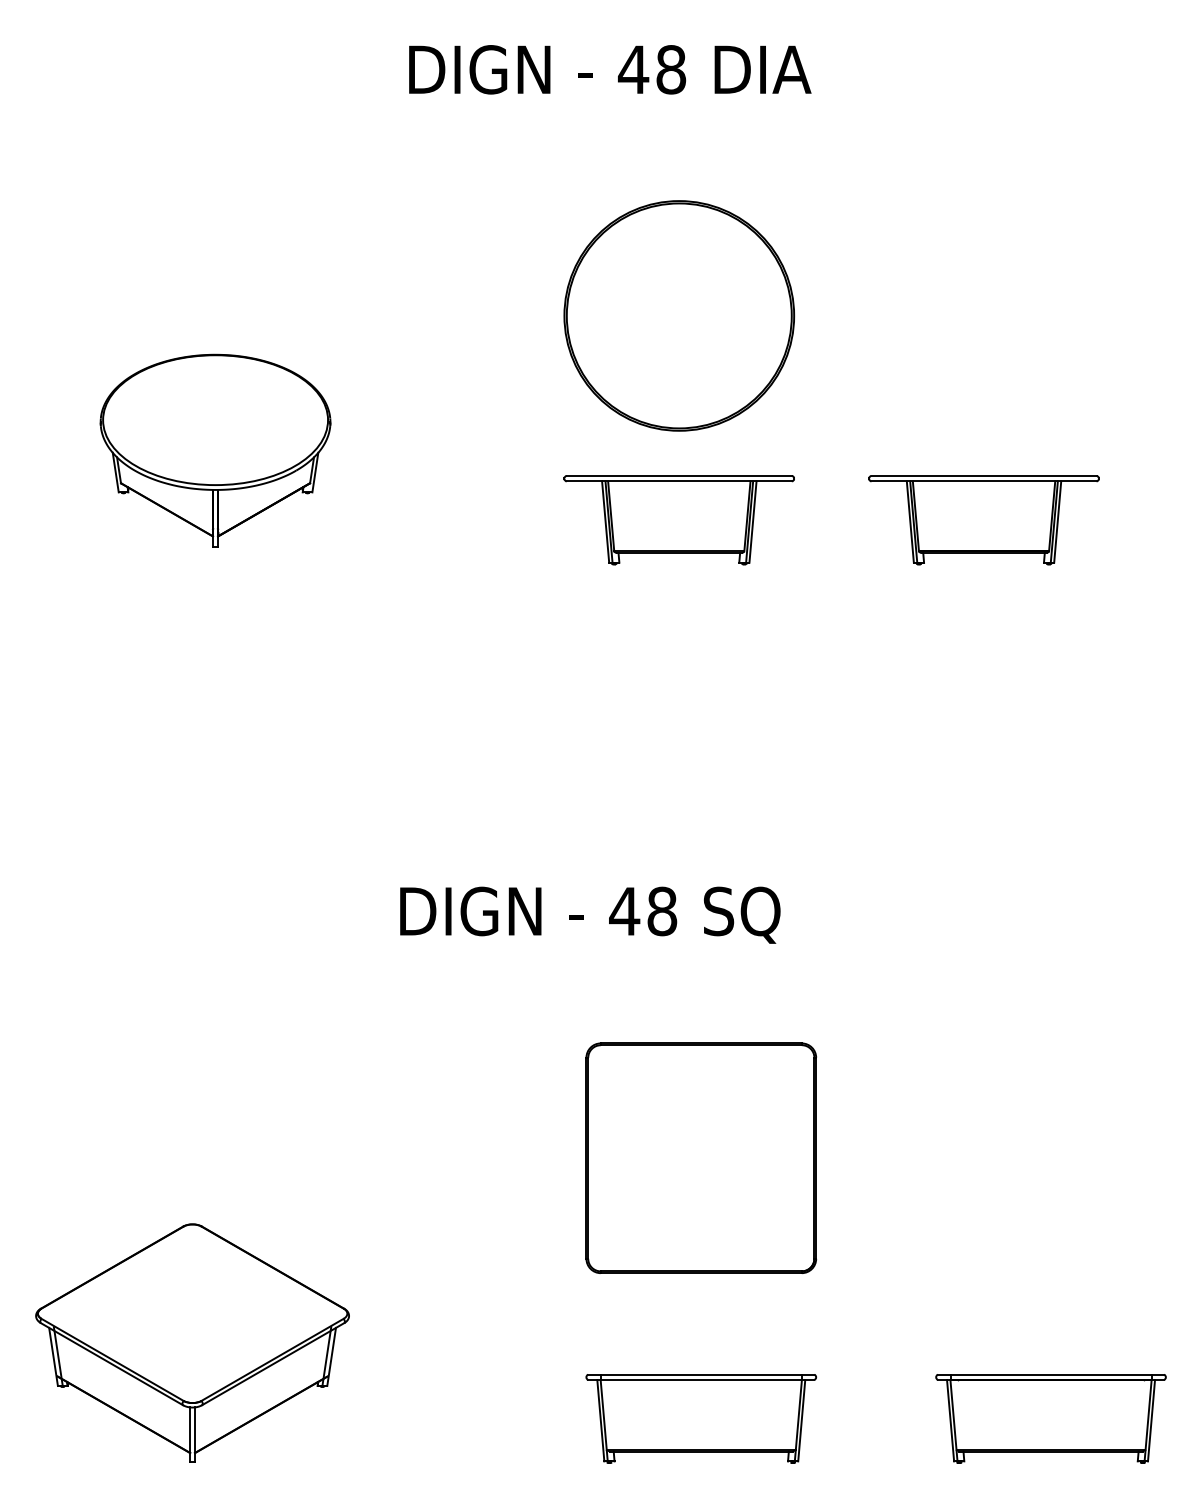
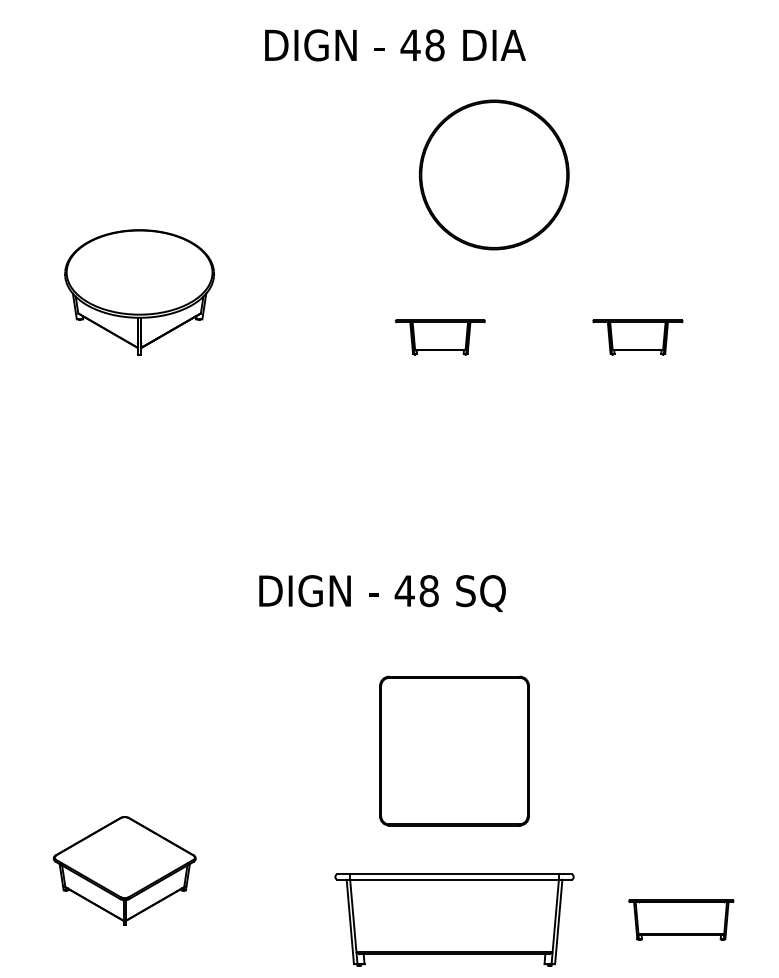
part: (678, 315) -> (493, 174), moved
part: (679, 520) -> (440, 337), size x0.6
part: (983, 520) -> (637, 337), size x0.6
part: (192, 1342) -> (124, 870), size x0.7
part: (701, 1418) -> (454, 919), size x1.6
part: (1051, 1418) -> (681, 919), size x0.7

